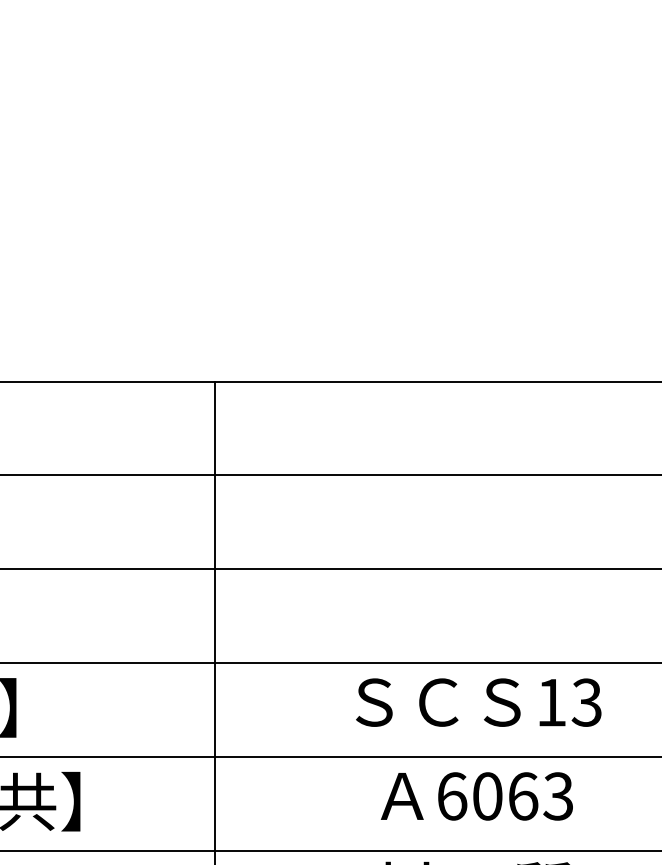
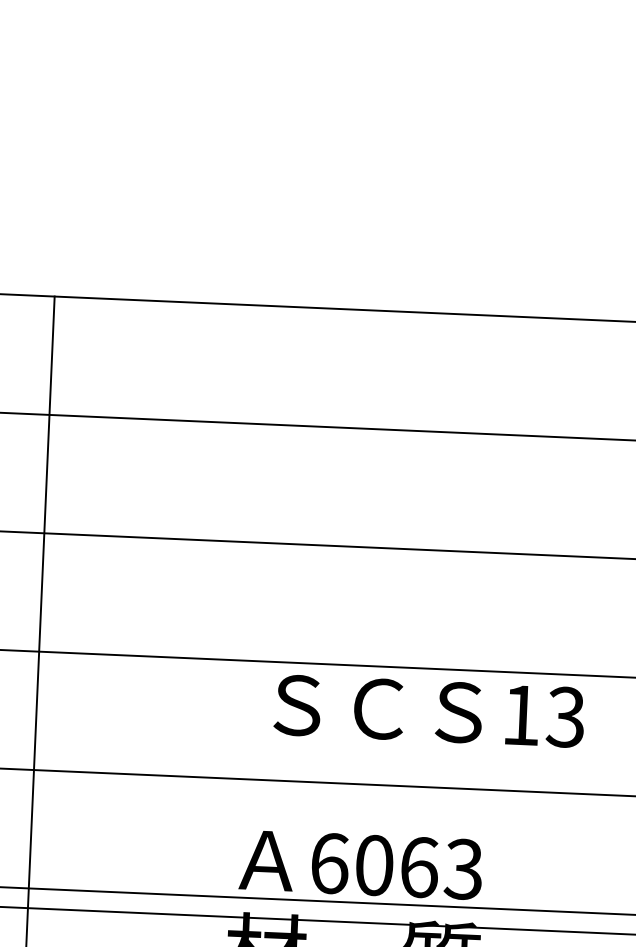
text: (478, 702) -> (429, 711), moved
text: (476, 796) -> (360, 864), moved

